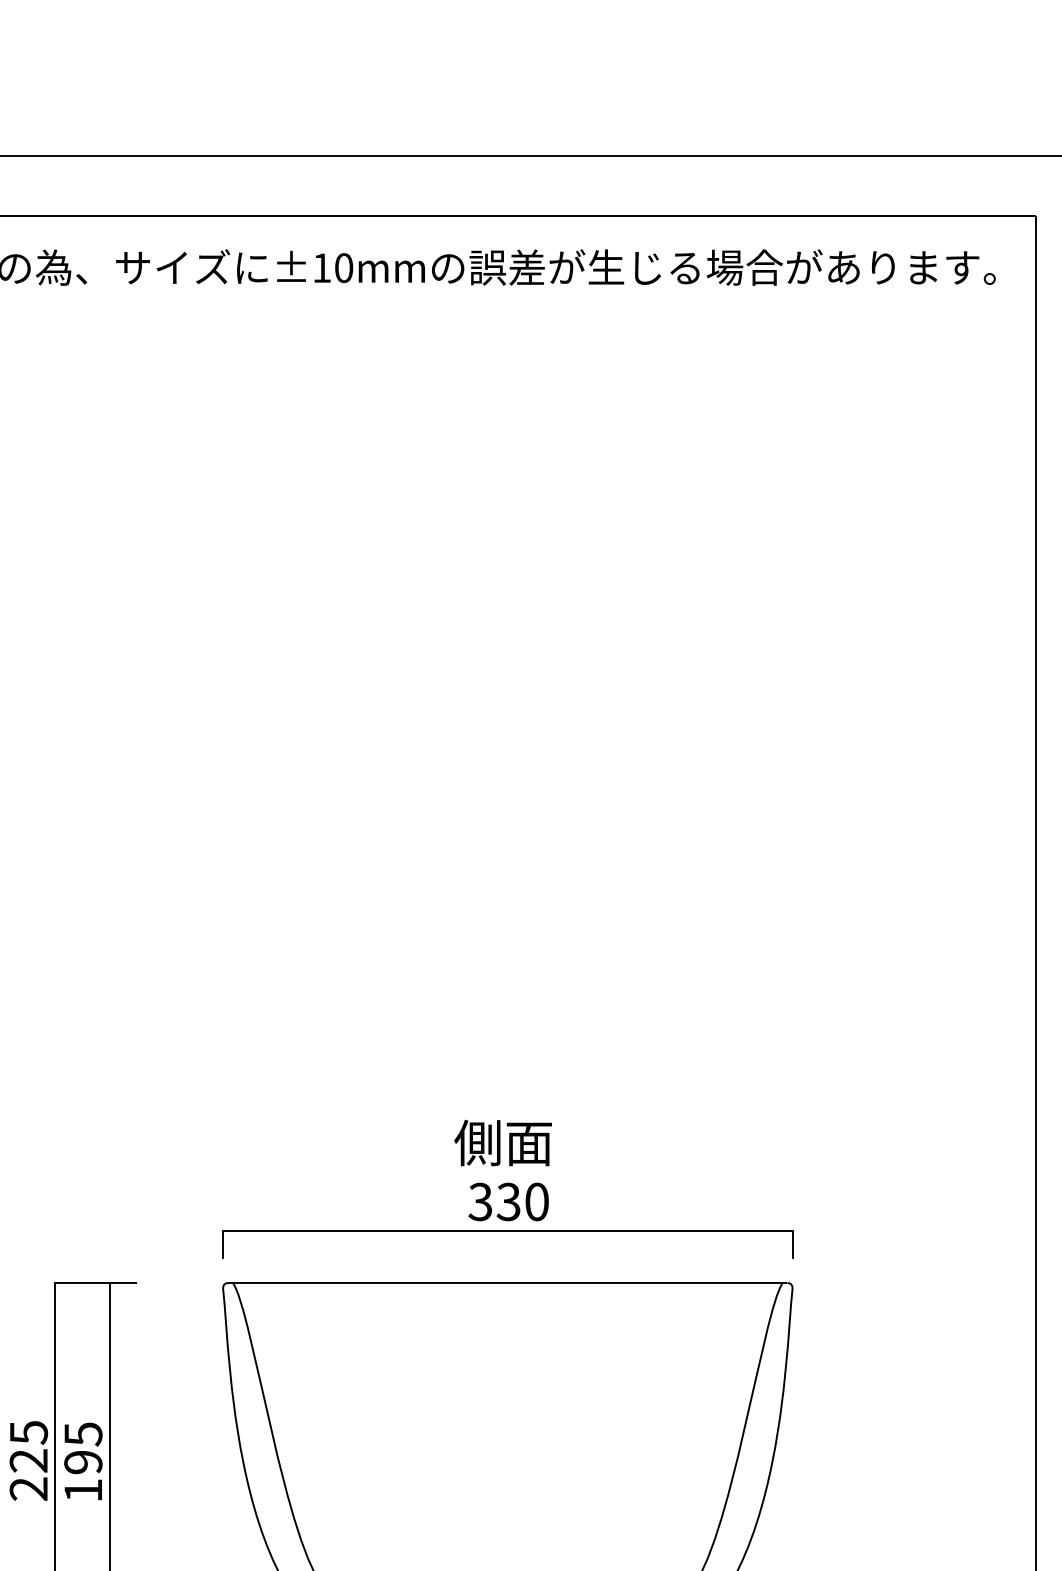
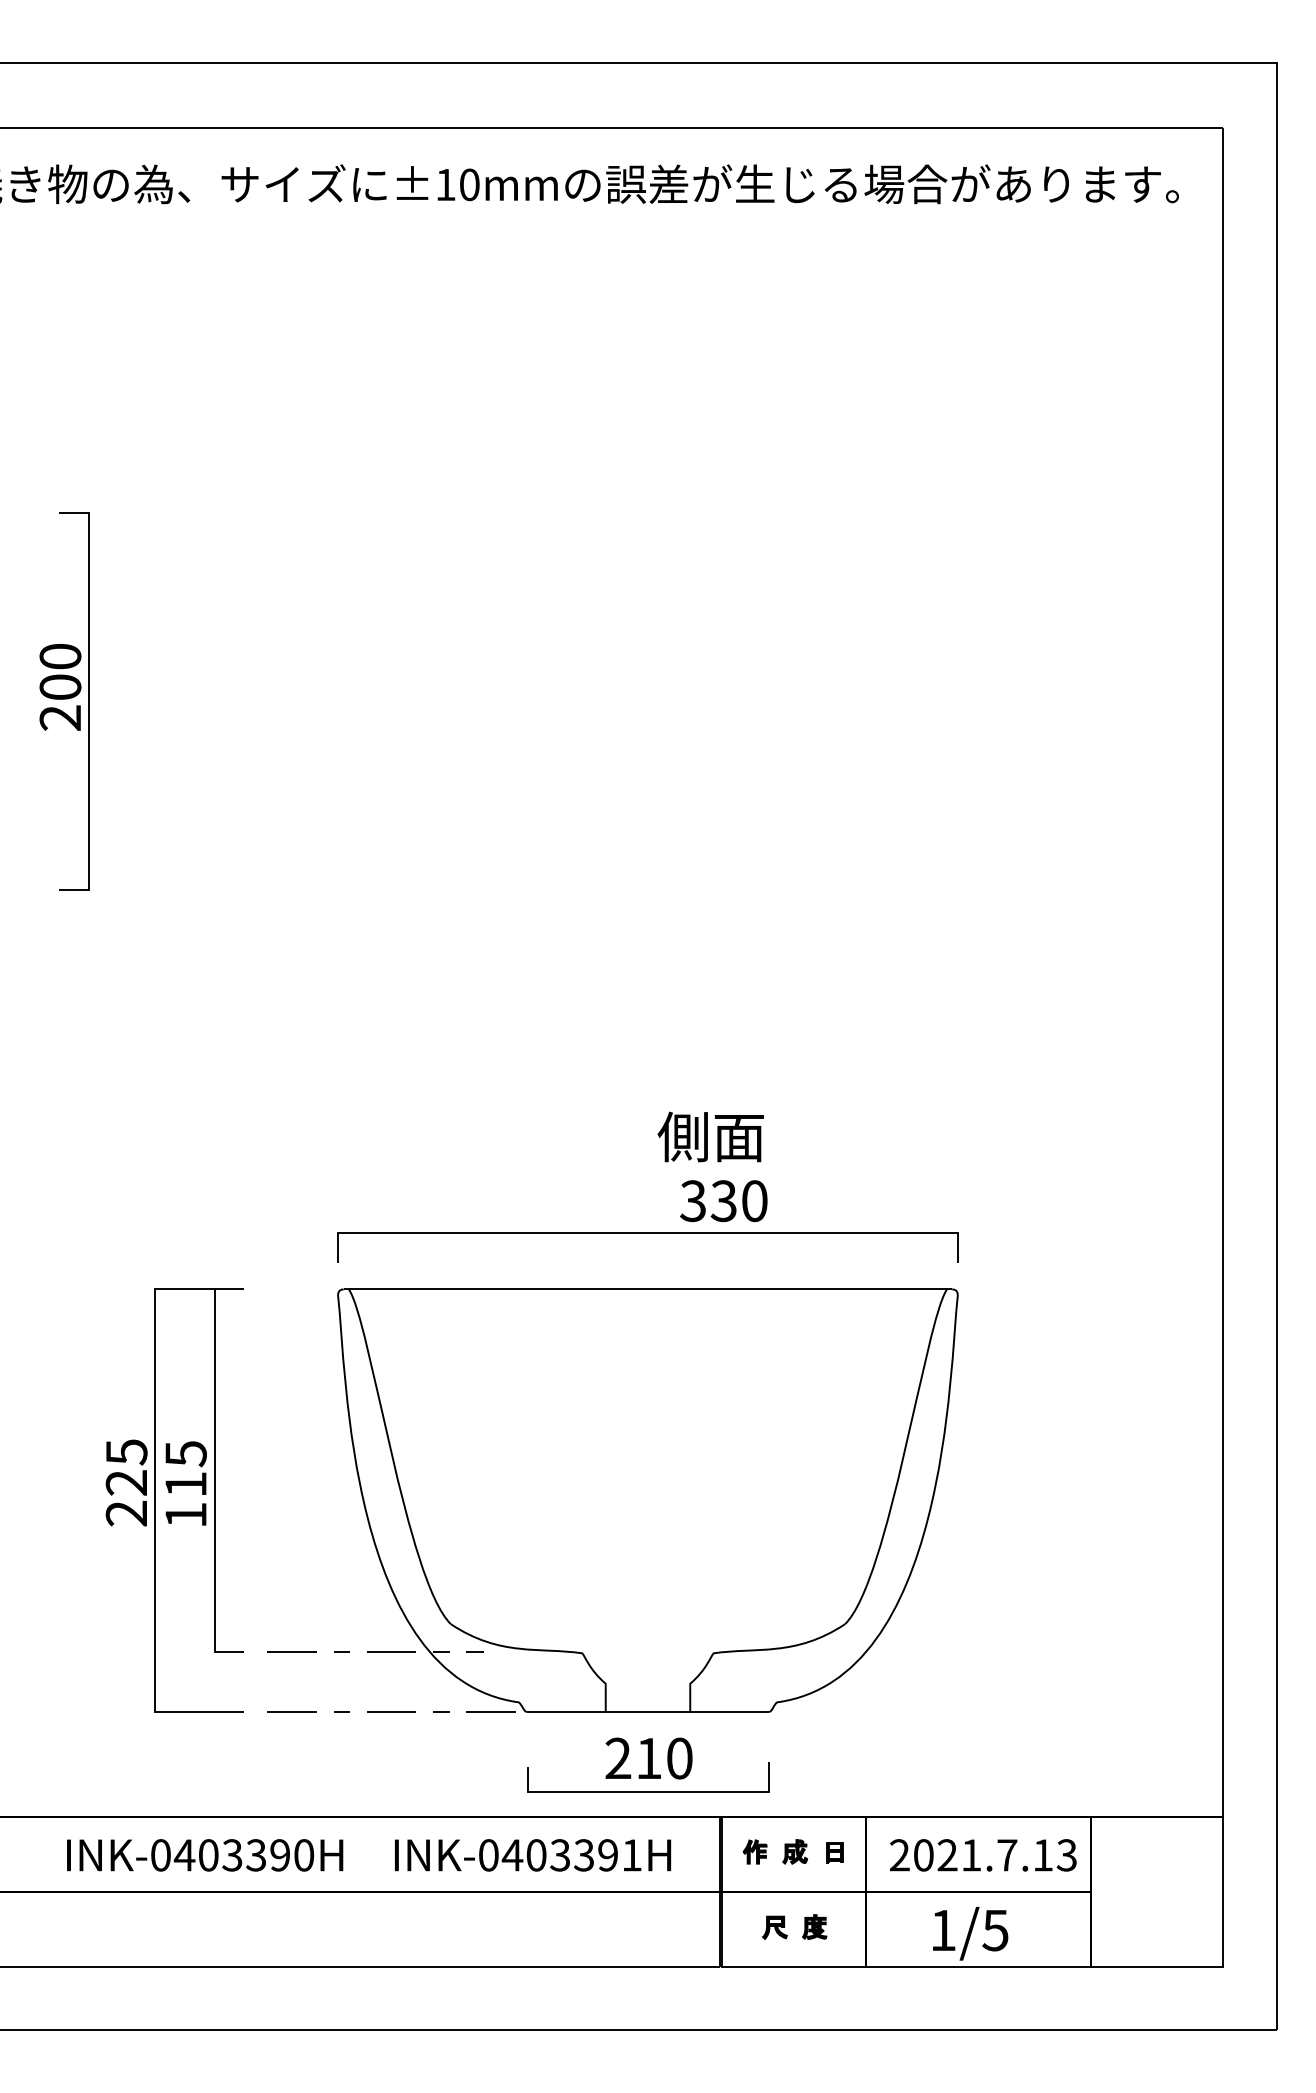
text: (502, 1142) -> (710, 1136), moved
text: (508, 1202) -> (723, 1201), moved
text: (82, 1462) -> (185, 1484), 195 -> 115

